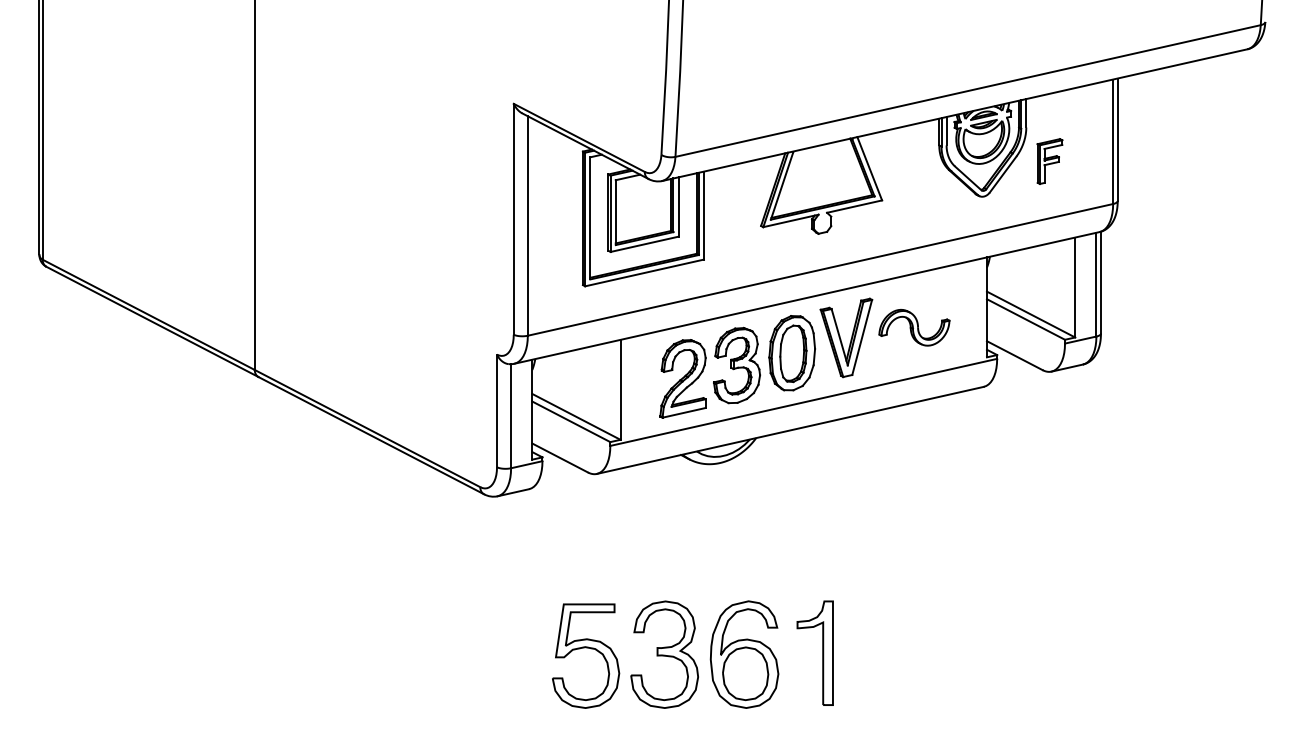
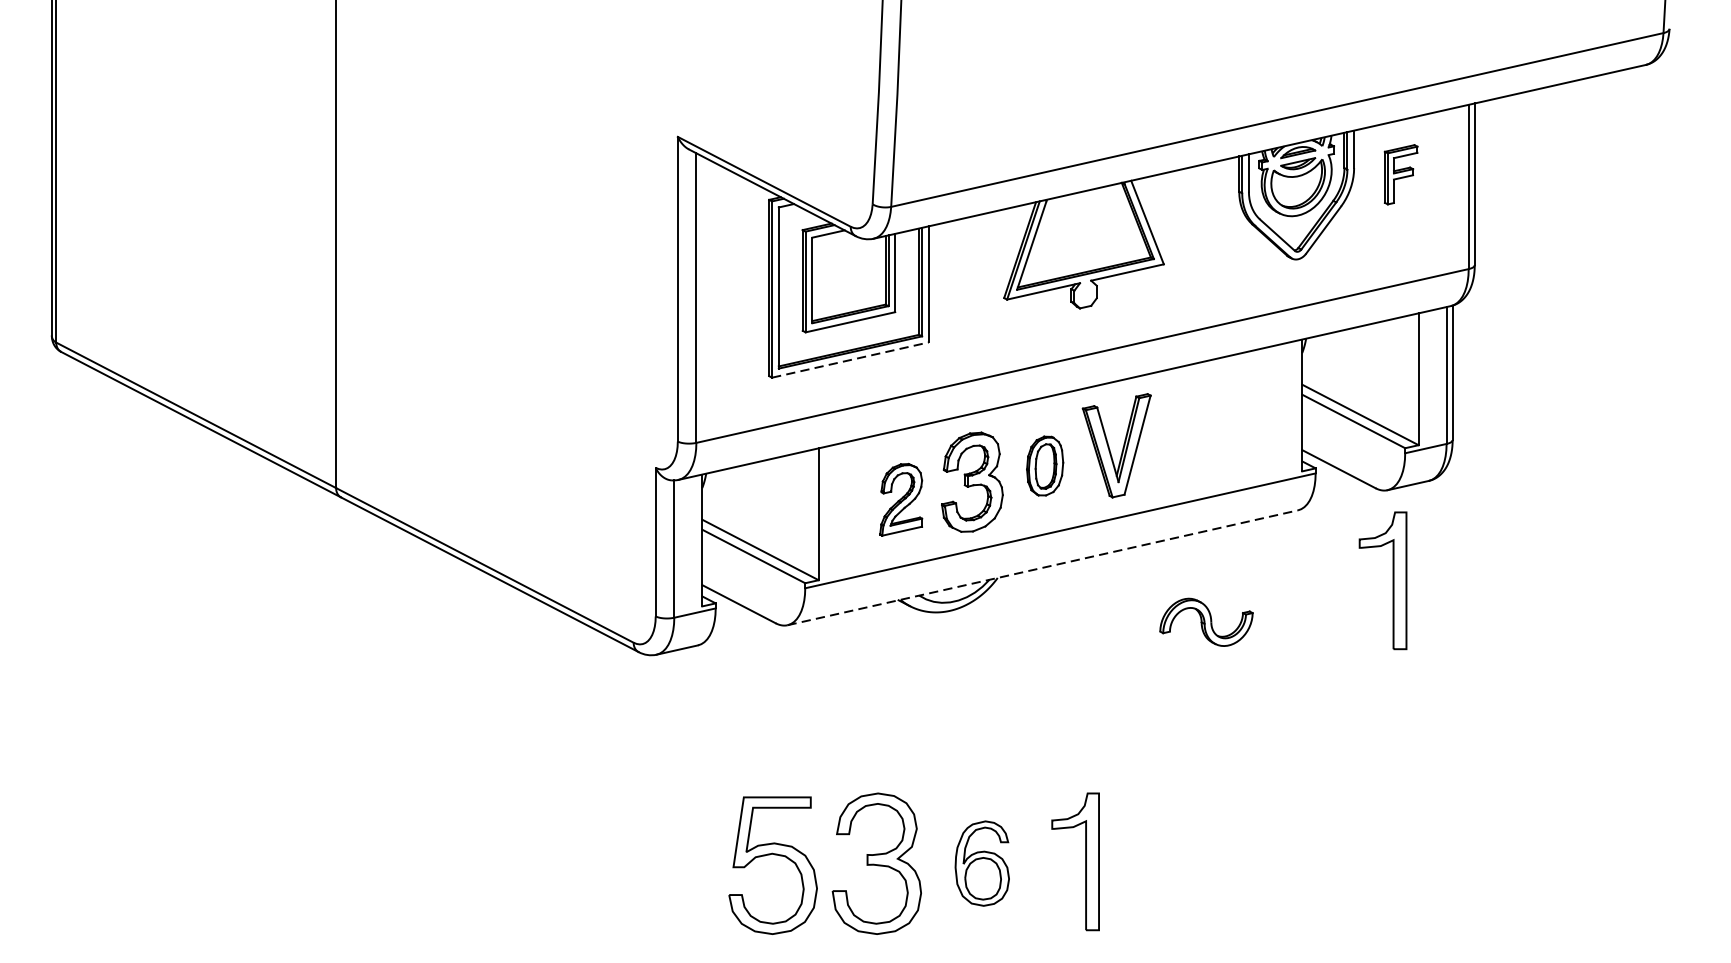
part: (1049, 161) -> (1400, 174), moved
line: (644, 272) -> (850, 359), solid -> dashed
part: (914, 327) -> (1206, 622), moved
part: (791, 353) -> (1044, 466), size x0.6
part: (682, 378) -> (900, 499), size x0.7
line: (790, 430) -> (1042, 567), solid -> dashed
part: (1055, 439) -> (1392, 579), added
part: (744, 654) -> (982, 863), size x0.6

